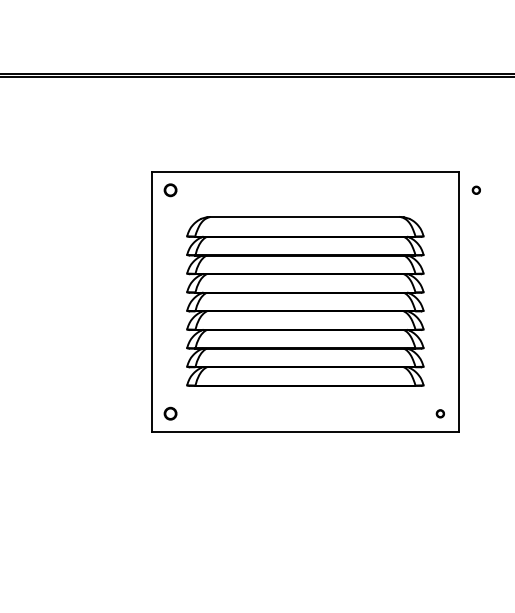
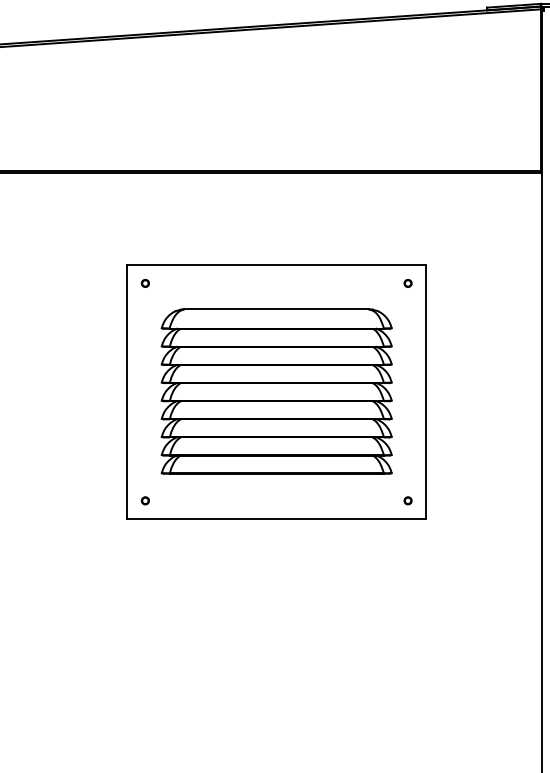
part: (169, 190) -> (144, 283), size x0.62
part: (475, 190) -> (407, 283), moved
part: (169, 413) -> (144, 500), size x0.62

